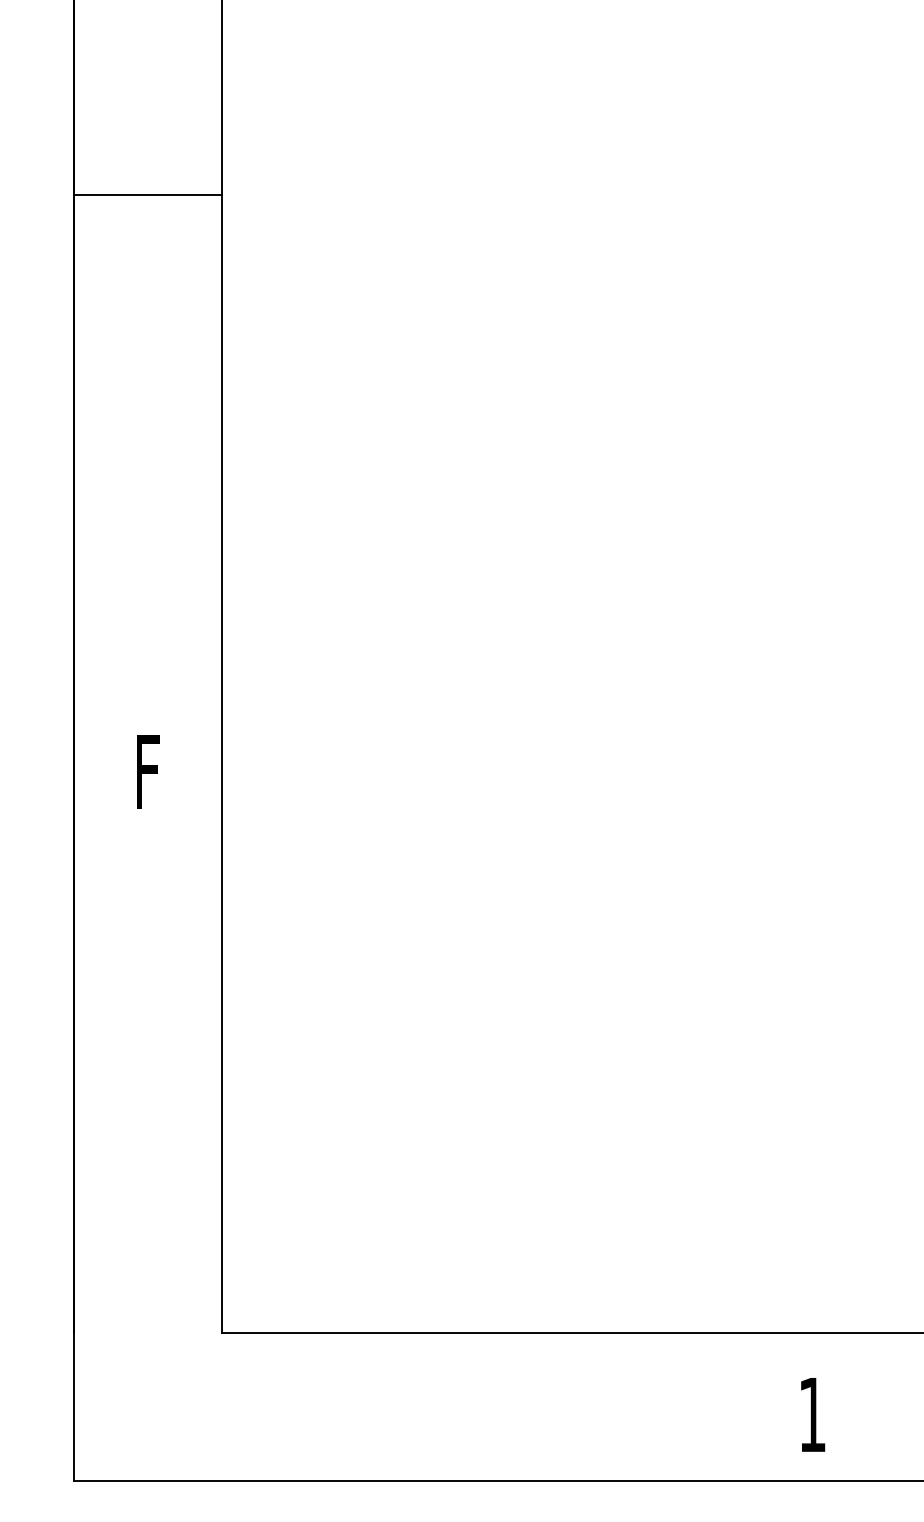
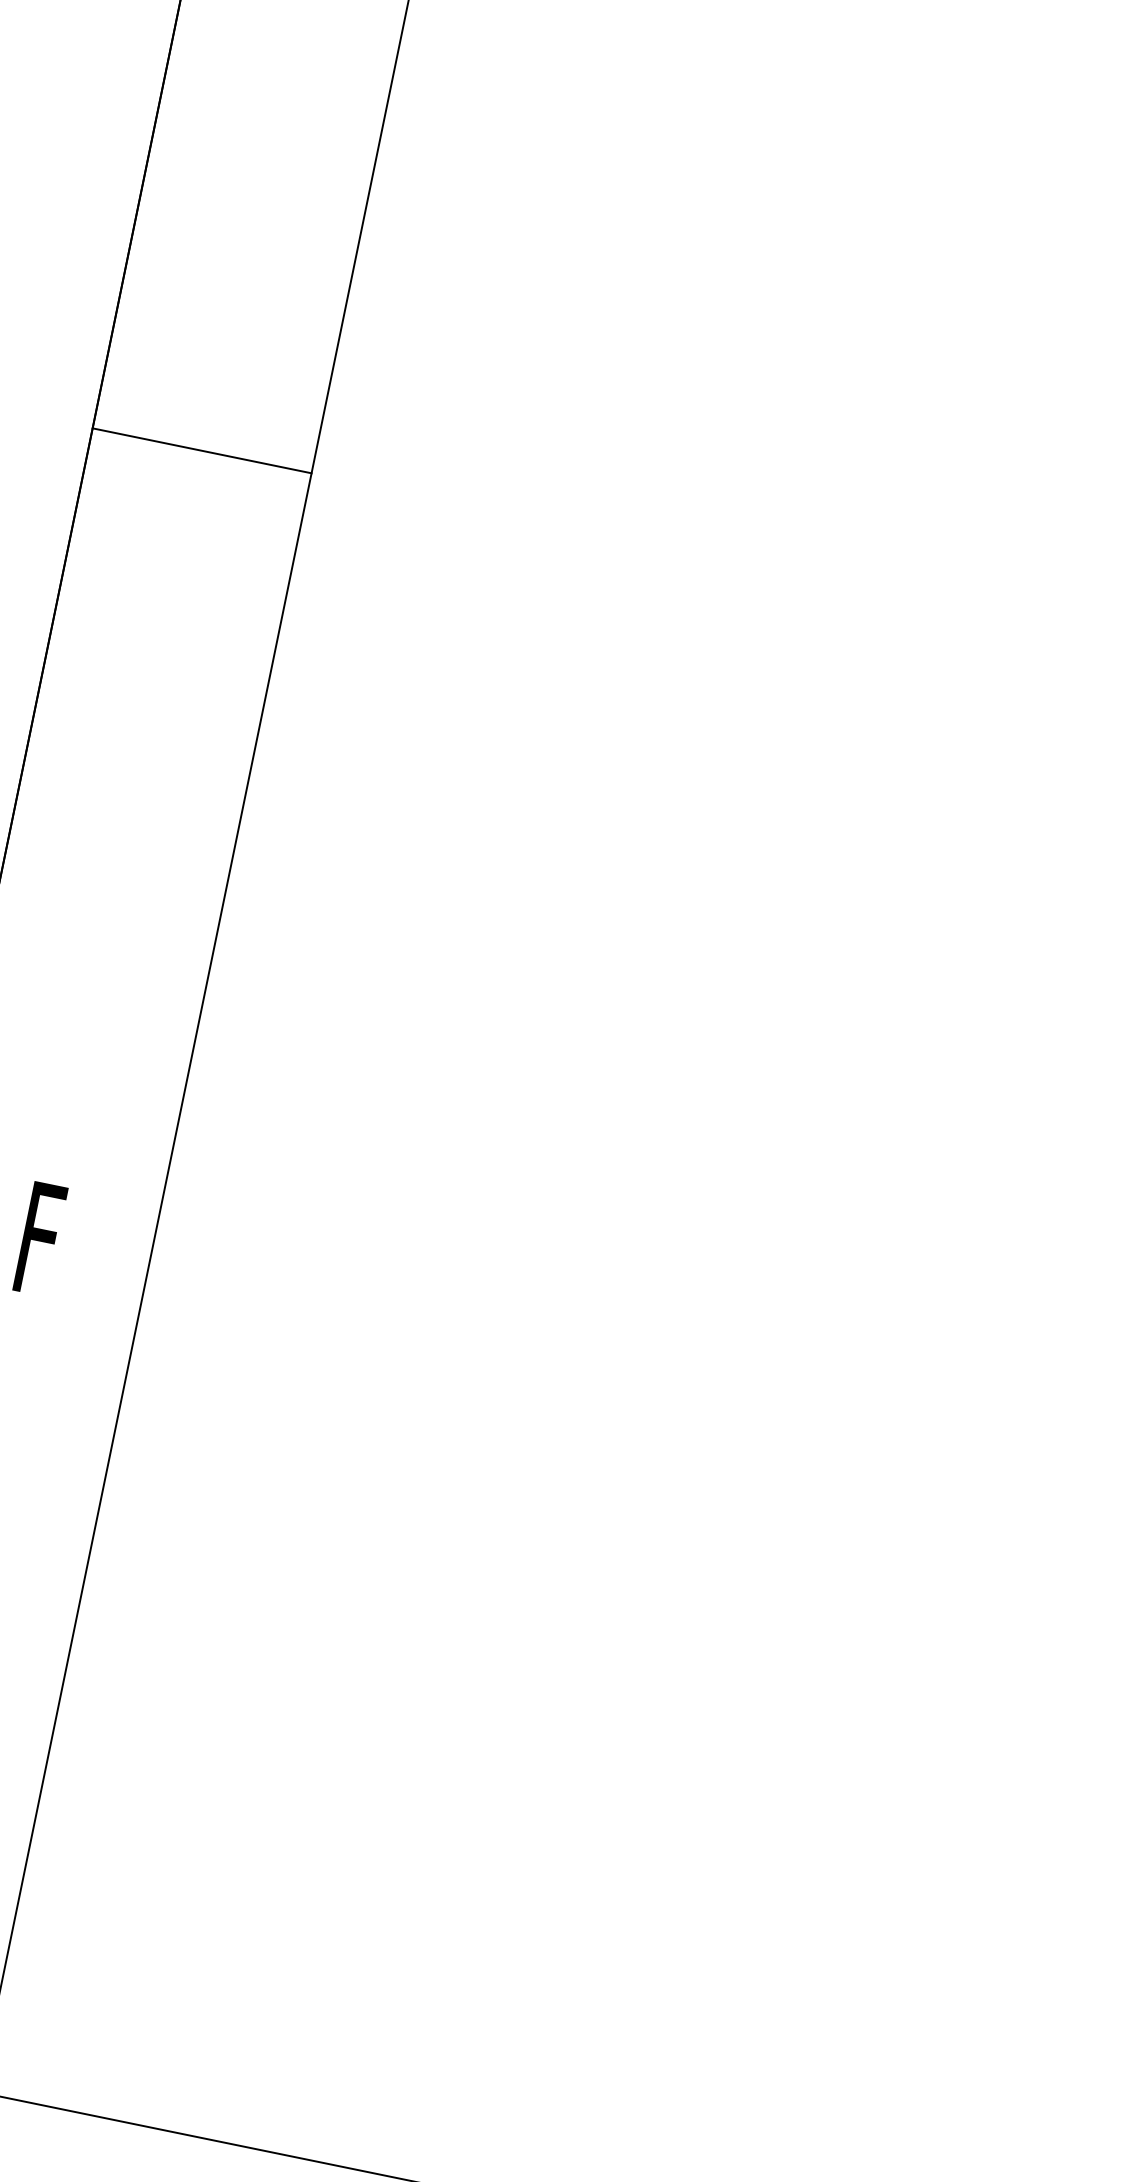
line: (148, 195) -> (202, 451), moved

